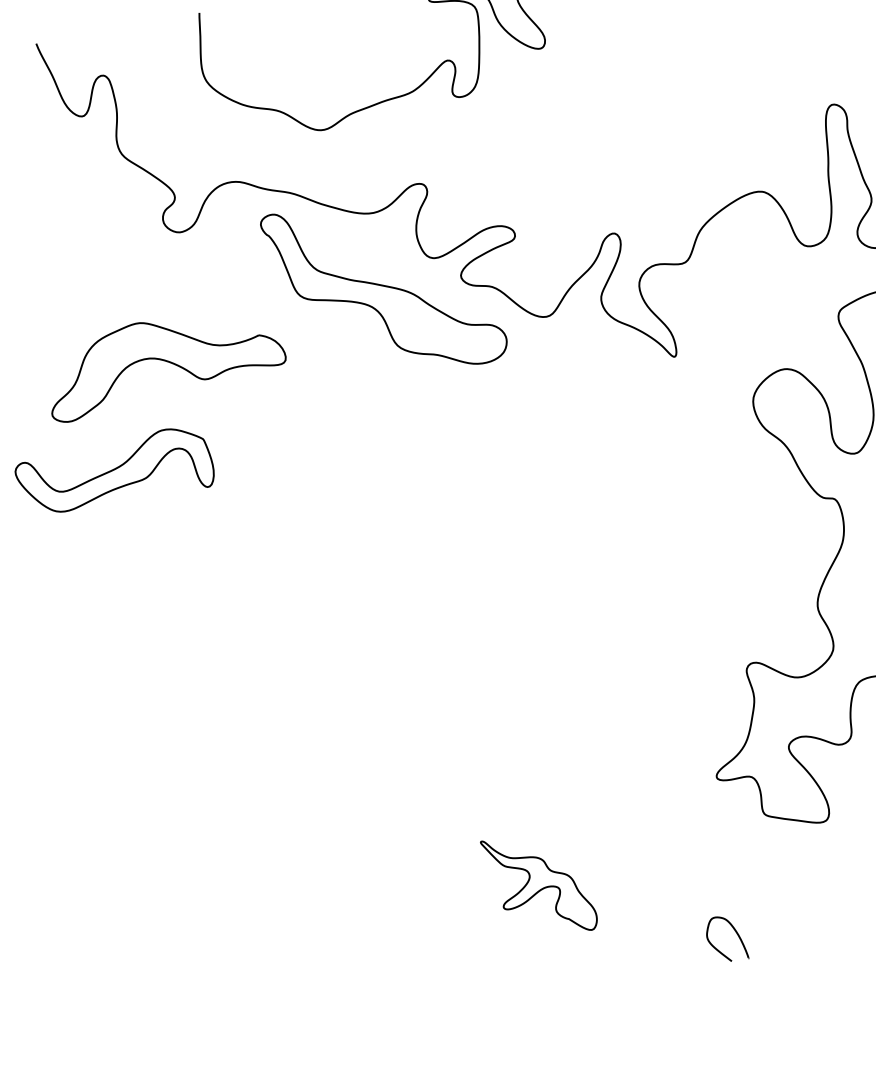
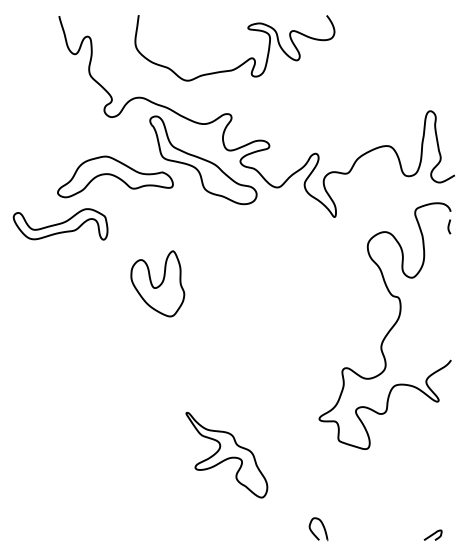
part: (164, 360) -> (115, 176), moved
part: (334, 557) -> (157, 283), added
part: (538, 885) -> (226, 455), size x1.67
curve: (733, 931) -> (322, 526), moved

